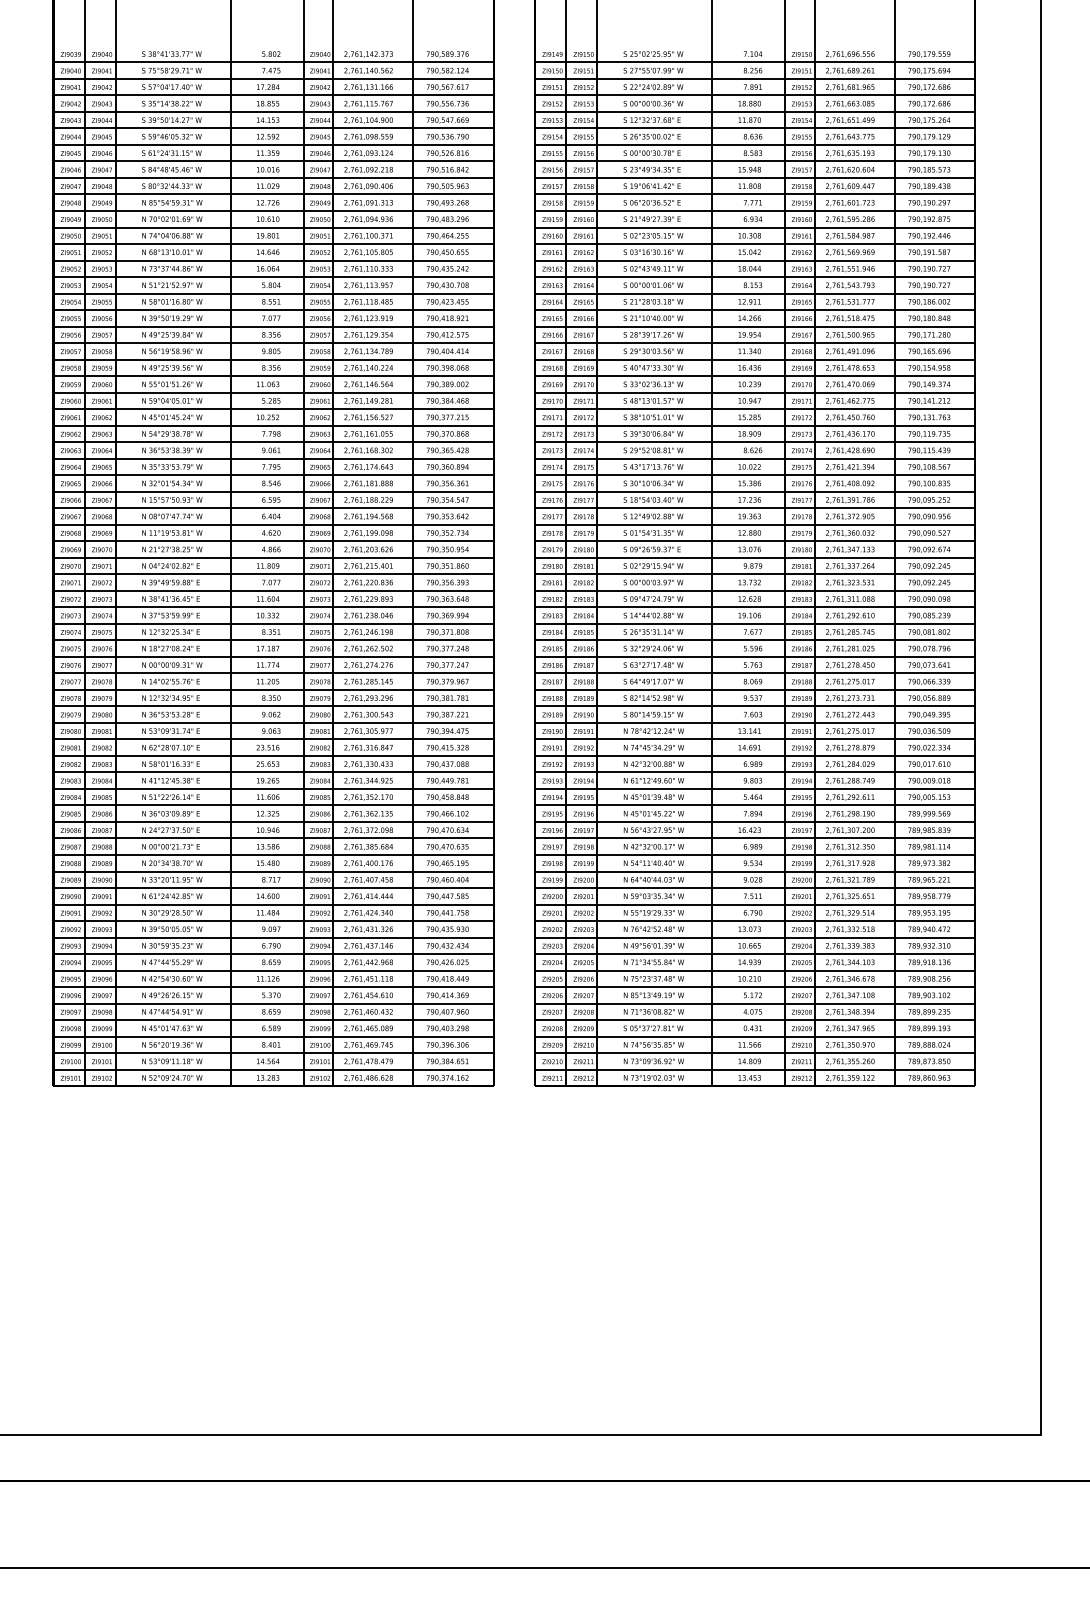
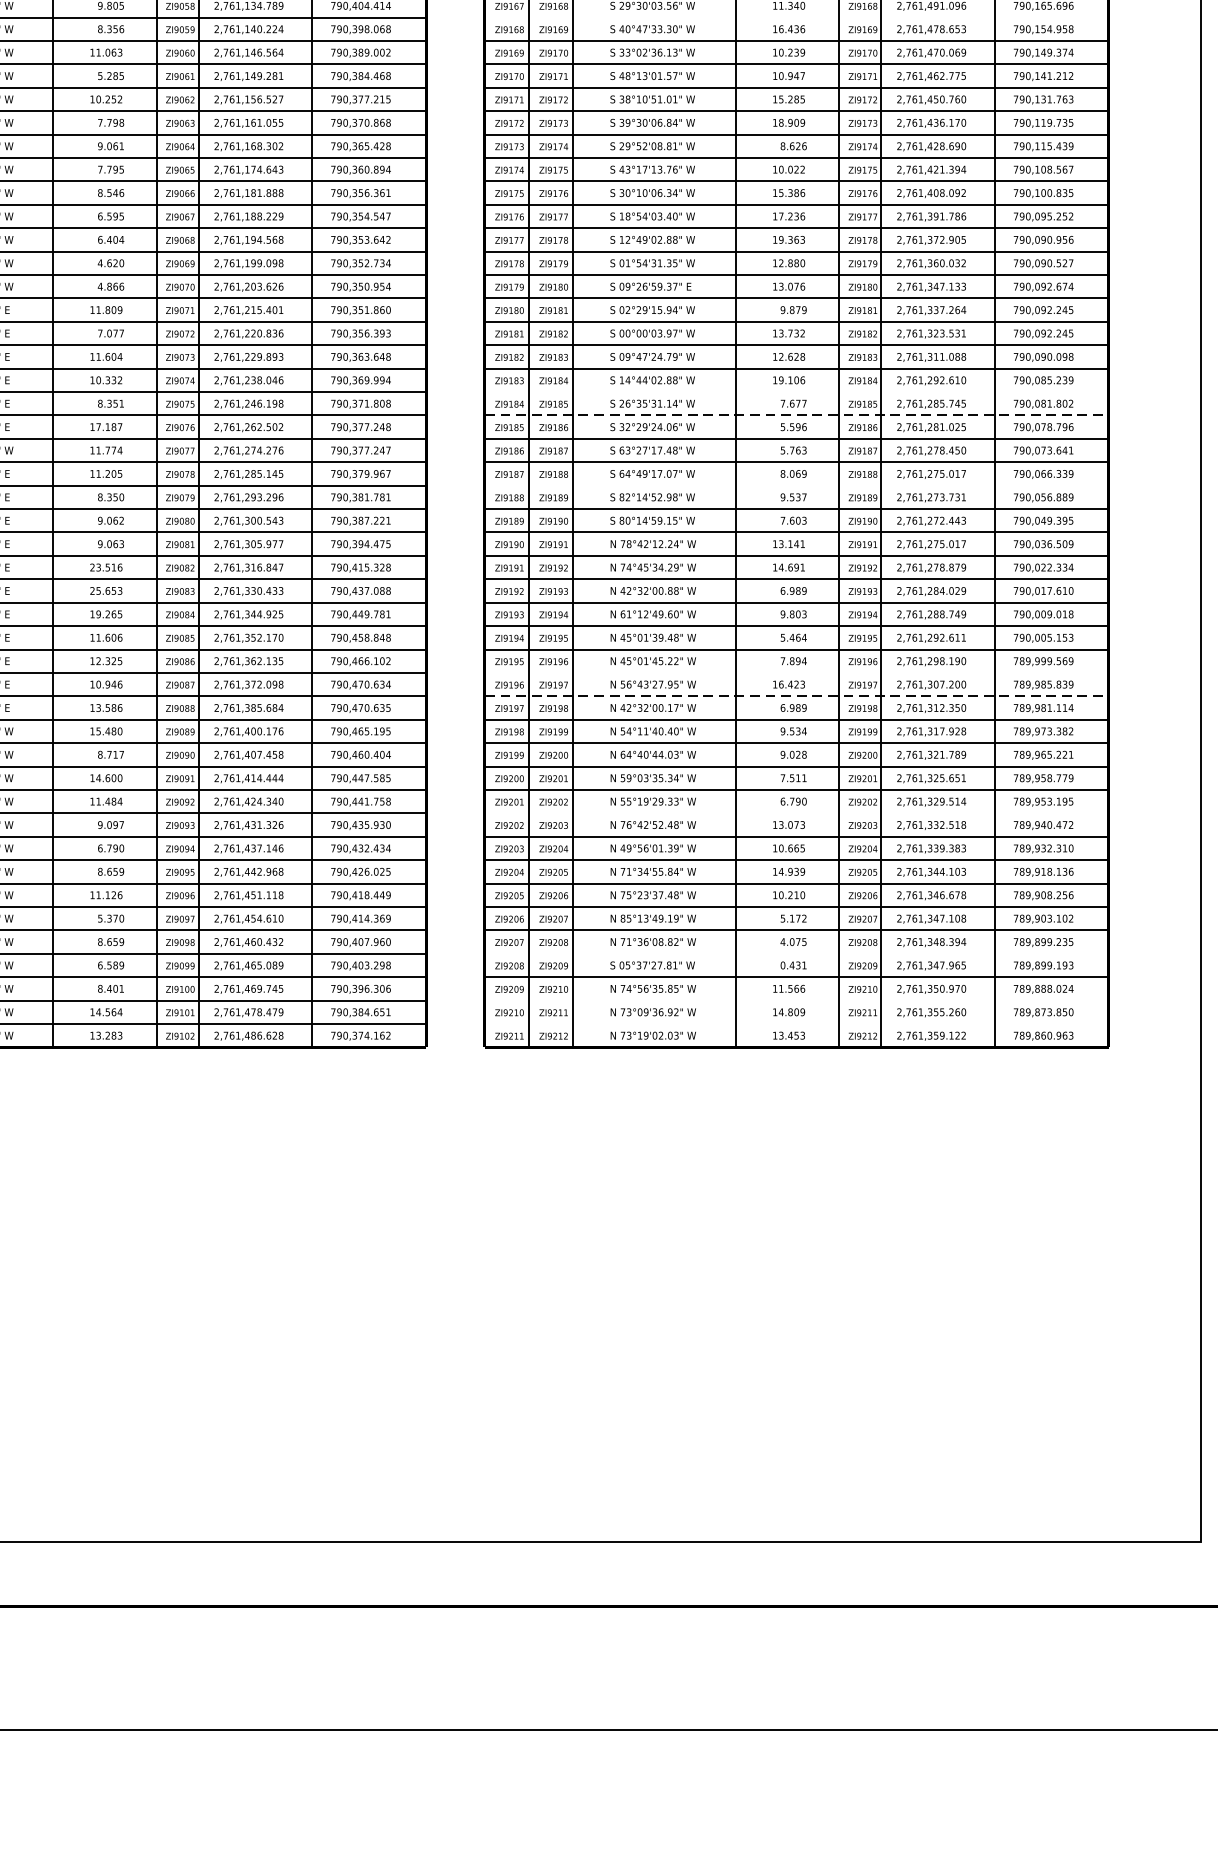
line: (755, 359) -> (797, 17), removed
line: (755, 623) -> (797, 391), removed
line: (755, 640) -> (797, 415), solid -> dashed
line: (755, 689) -> (797, 485), removed
line: (755, 821) -> (797, 672), removed
line: (755, 838) -> (797, 696), solid -> dashed
line: (755, 921) -> (797, 813), removed
line: (755, 1020) -> (797, 954), removed
line: (755, 1053) -> (797, 1001), removed
line: (755, 1069) -> (797, 1023), removed

